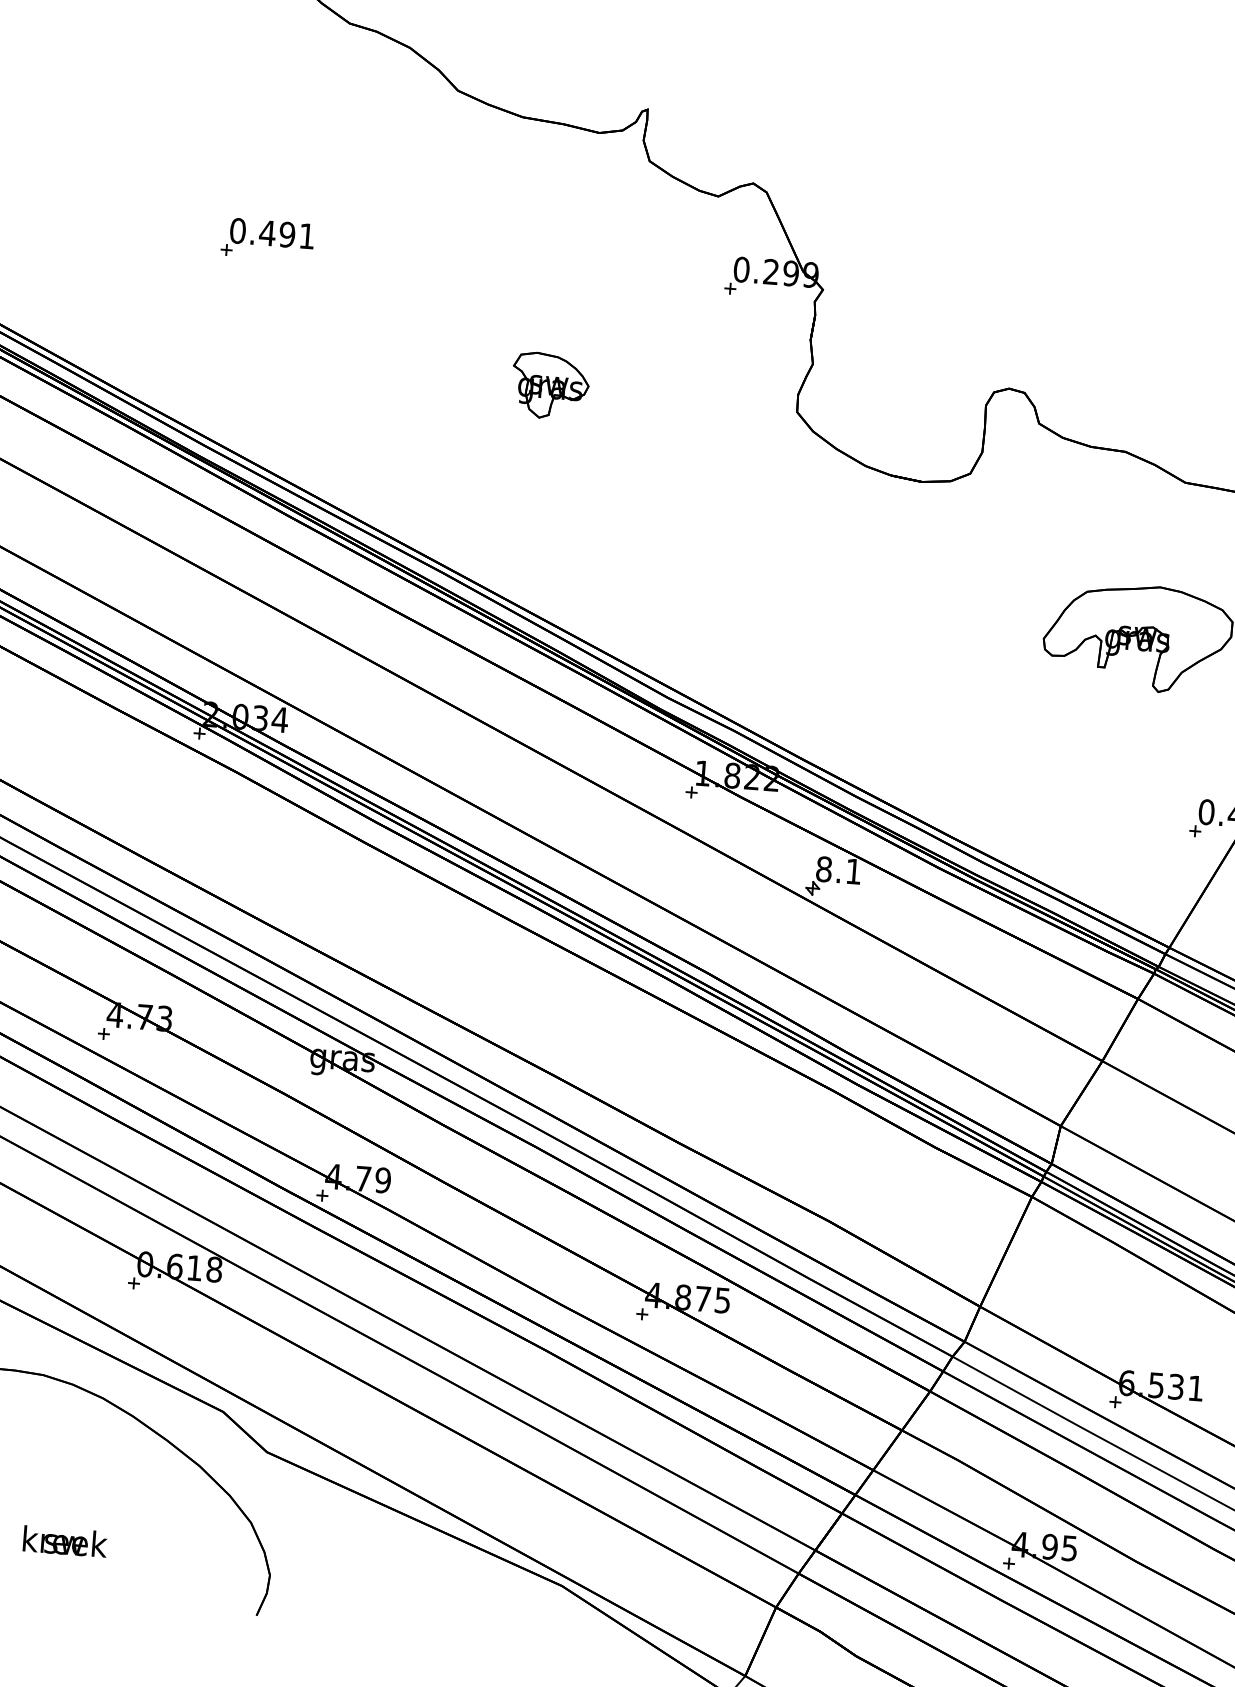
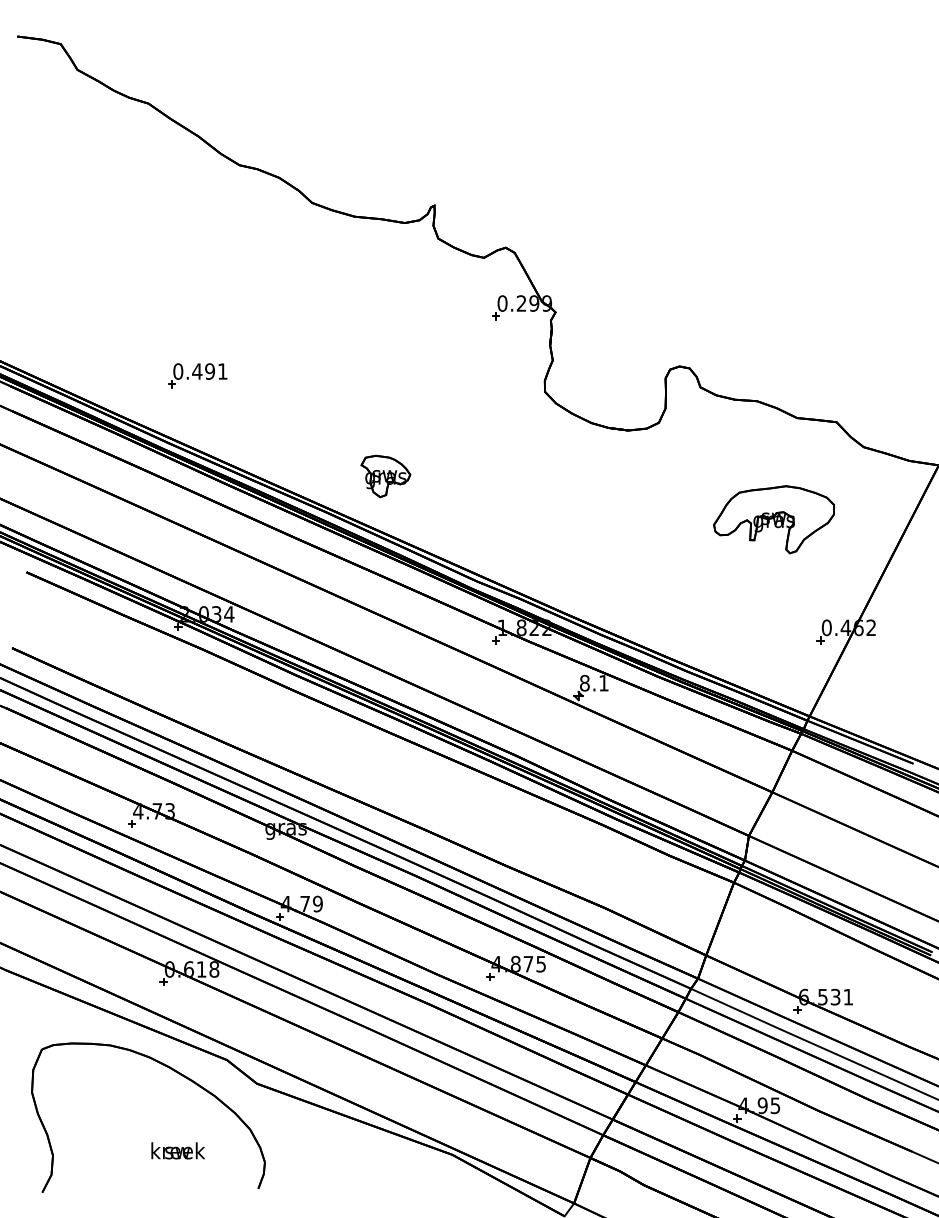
part: (267, 239) -> (197, 375), moved
part: (549, 386) -> (385, 476), moved
text: (64, 1540) -> (177, 1150), moved

